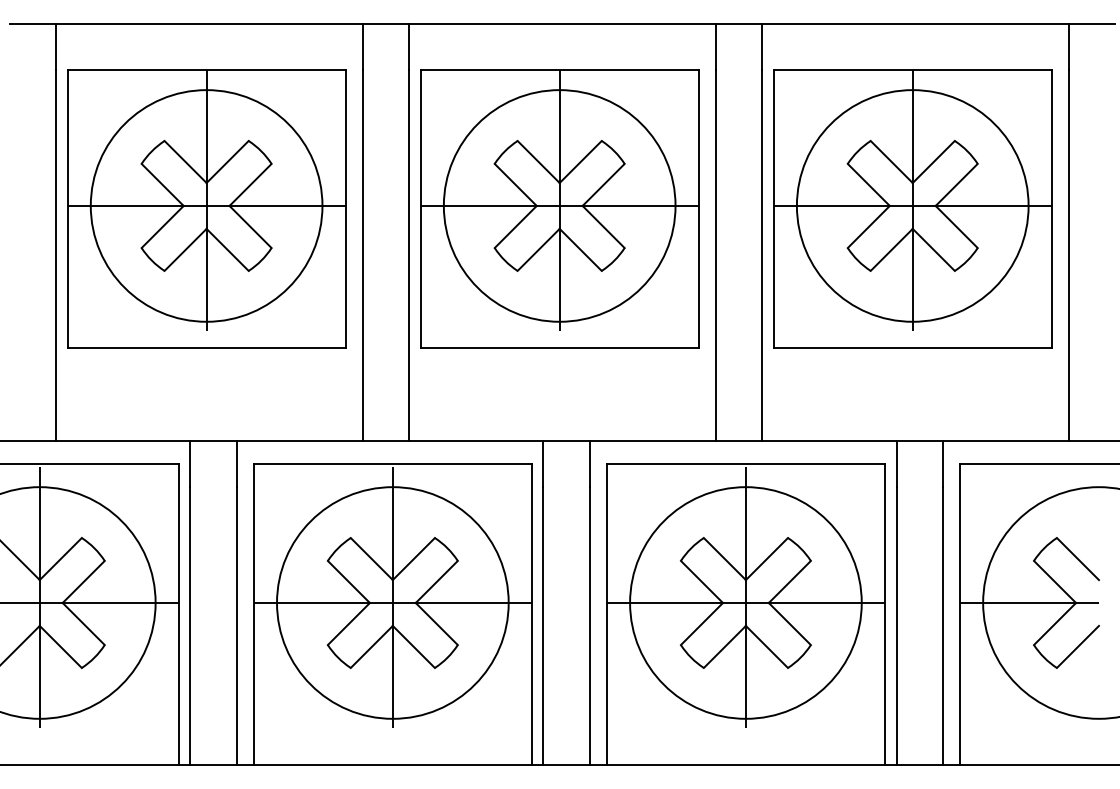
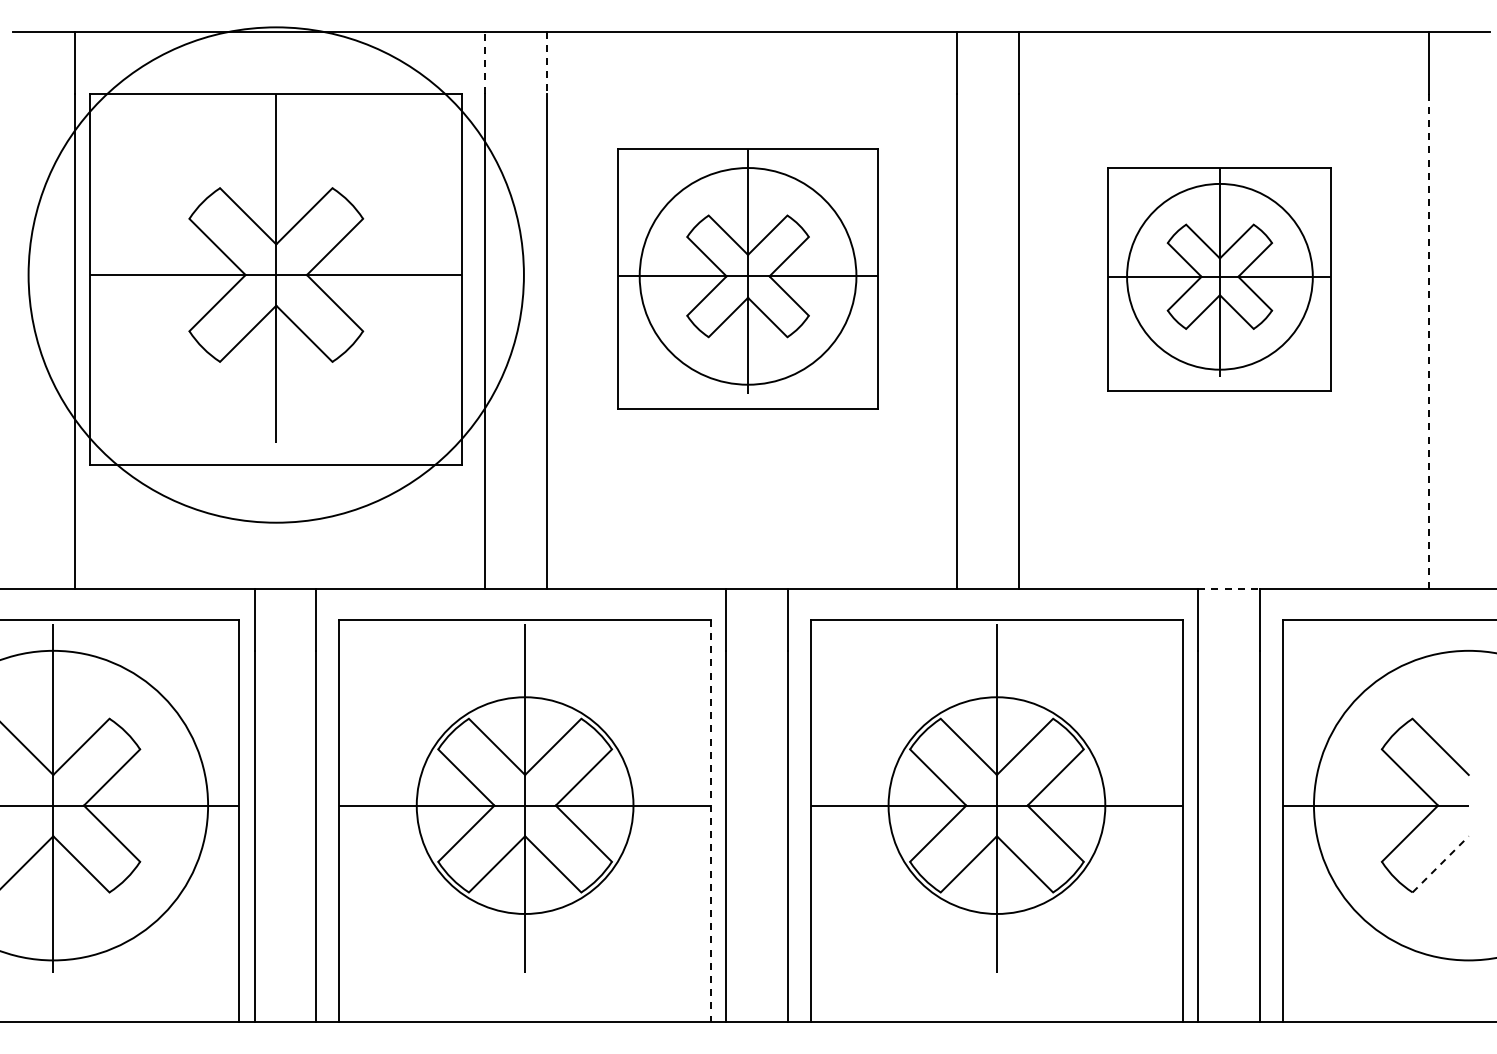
line: (362, 46) -> (484, 62), solid -> dashed
line: (408, 46) -> (546, 62), solid -> dashed
circle: (206, 205) -> (276, 274), size x1.6
part: (559, 209) -> (747, 279), size x0.7
part: (912, 209) -> (1219, 279), size x0.6
line: (1068, 255) -> (1428, 341), solid -> dashed
line: (919, 440) -> (1229, 588), solid -> dashed
circle: (392, 602) -> (524, 805), size x0.7
circle: (745, 602) -> (996, 805), size x0.7
line: (531, 614) -> (710, 821), solid -> dashed
line: (1077, 647) -> (1440, 864), solid -> dashed

